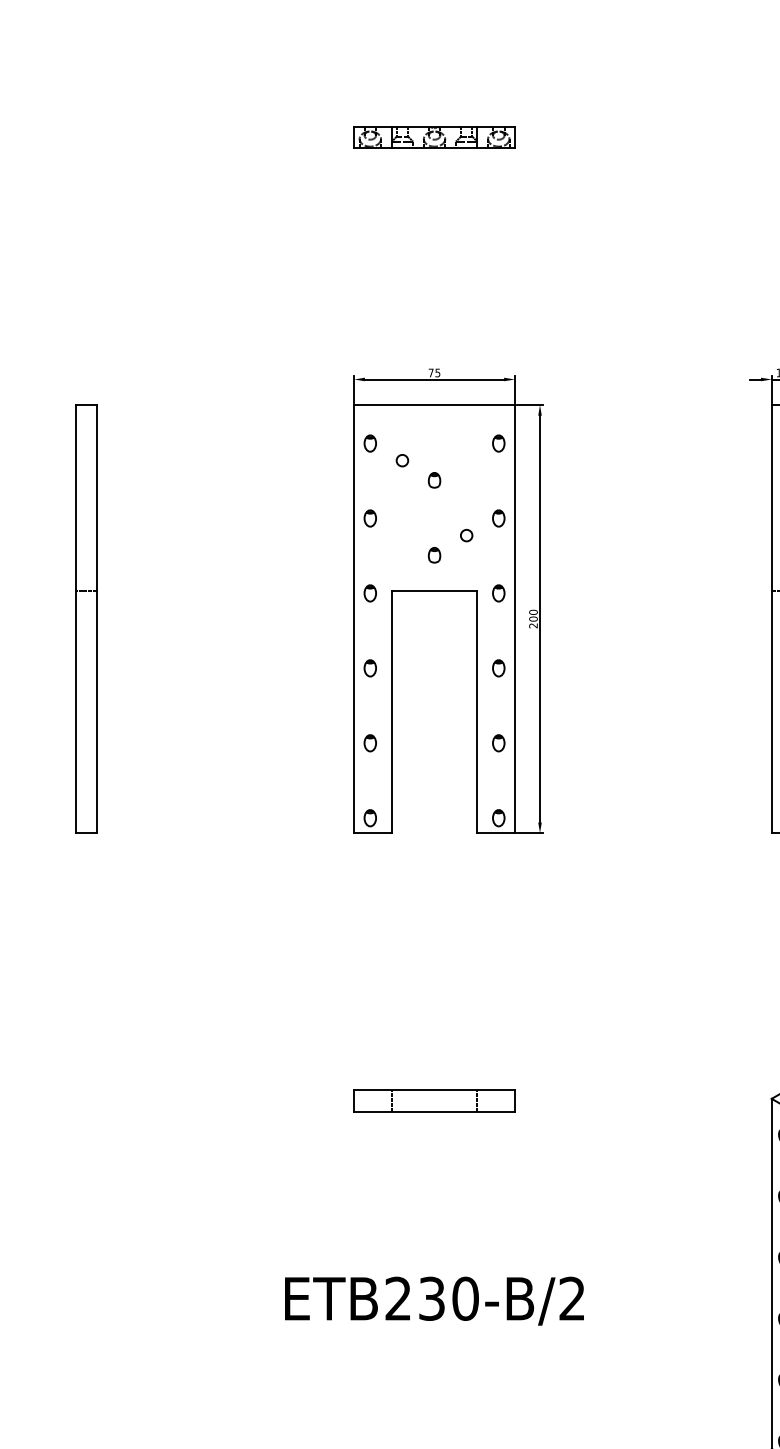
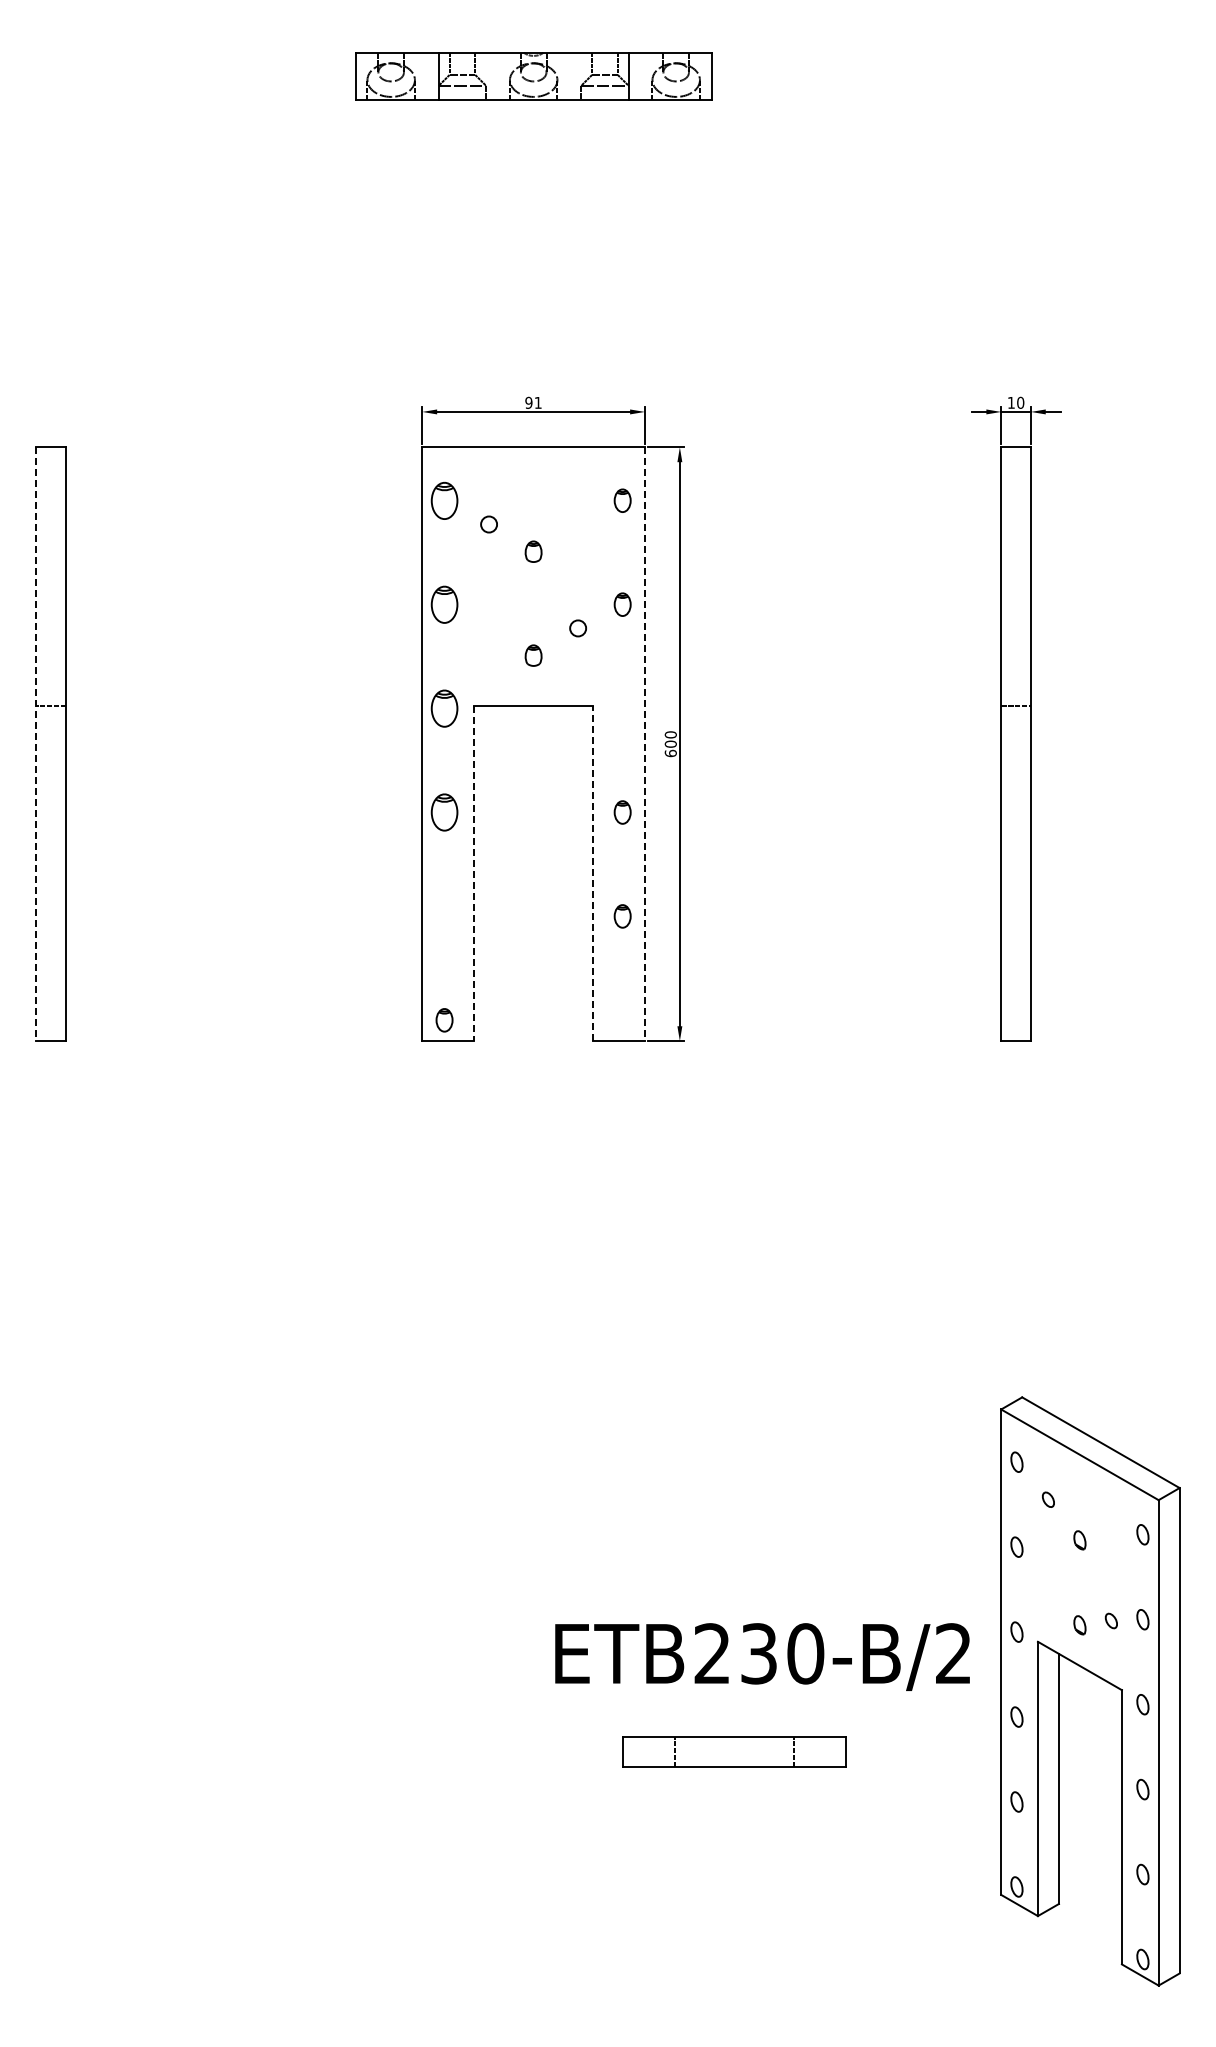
part: (434, 136) -> (533, 75), size x1.6
text: (434, 372) -> (533, 402), 75 -> 91
part: (370, 443) -> (444, 500), size x1.6
part: (370, 518) -> (444, 604), size x1.6
part: (370, 593) -> (444, 708), size x1.6
part: (498, 593) -> (622, 708), removed
line: (76, 619) -> (36, 744), solid -> dashed
line: (514, 619) -> (644, 744), solid -> dashed
text: (533, 625) -> (670, 753), 200 -> 600
part: (370, 668) -> (444, 812), size x1.6
line: (391, 712) -> (474, 873), solid -> dashed
line: (477, 712) -> (593, 873), solid -> dashed
part: (370, 743) -> (444, 916), removed
part: (498, 818) -> (622, 1020), removed
part: (434, 1100) -> (734, 1751), moved
text: (434, 1300) -> (762, 1656), moved

